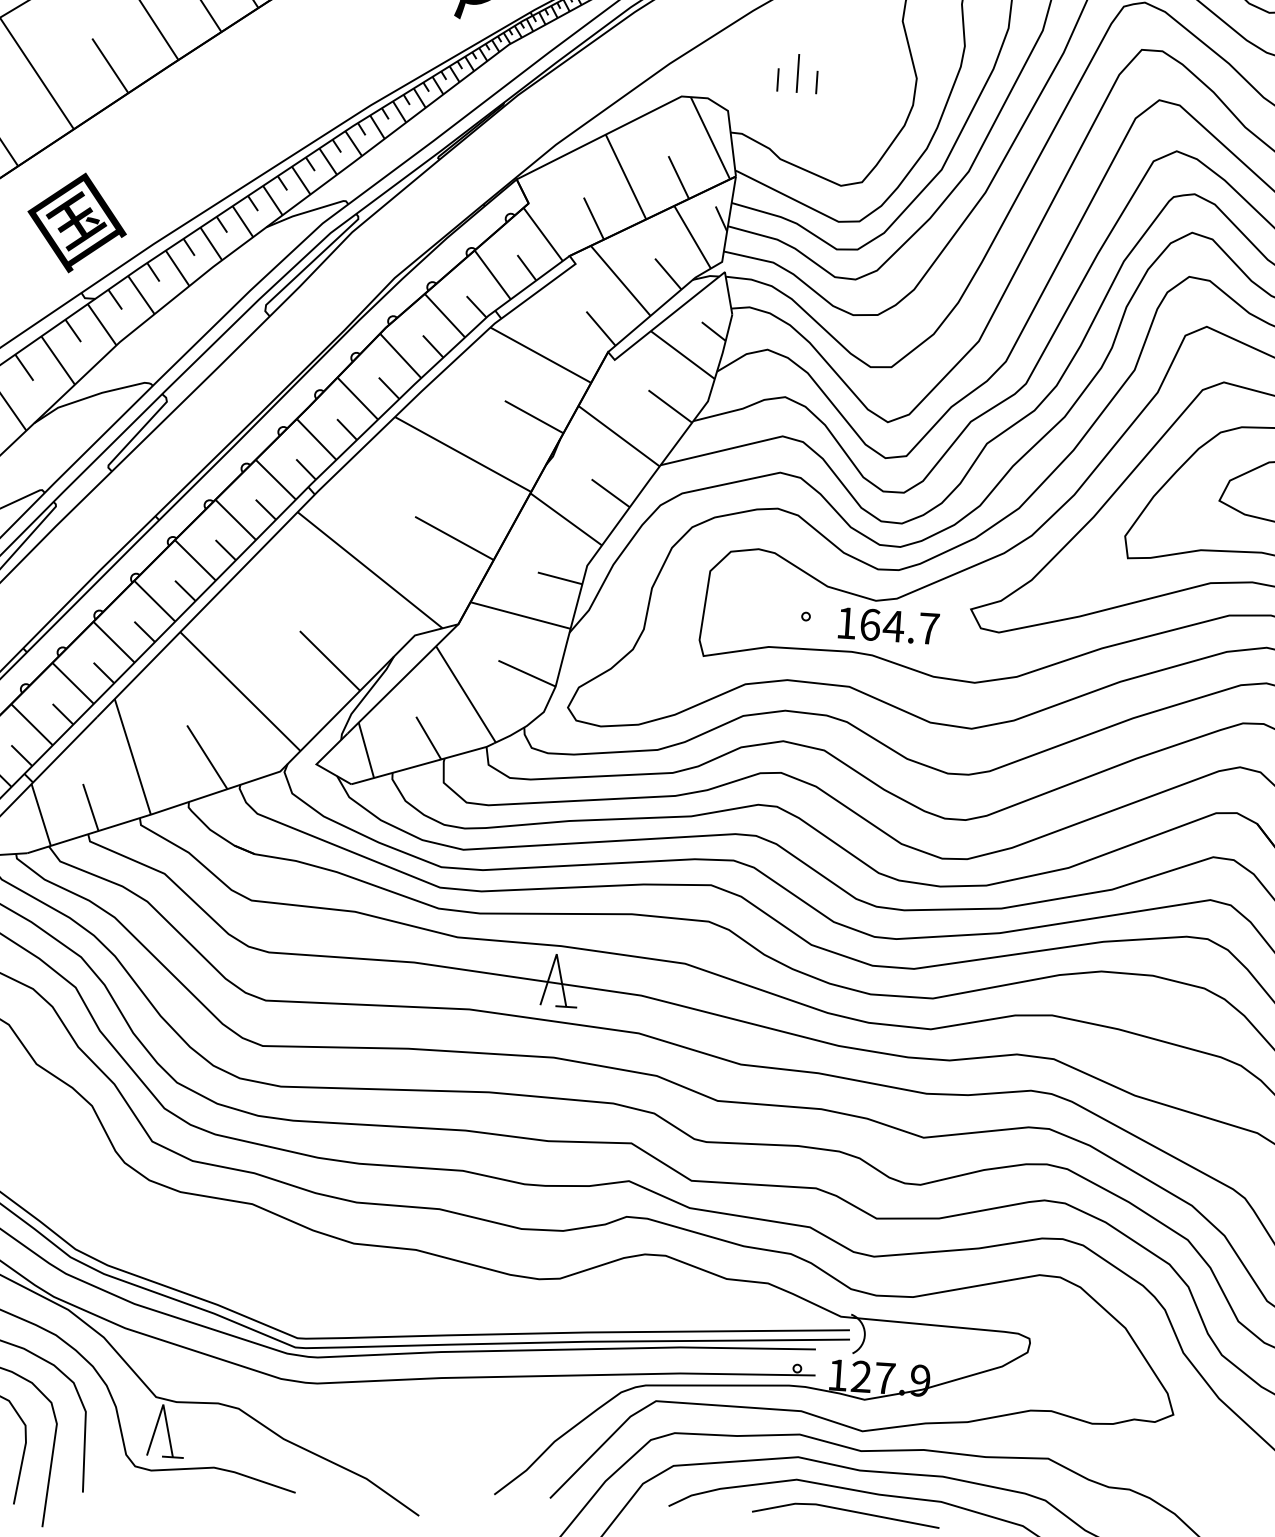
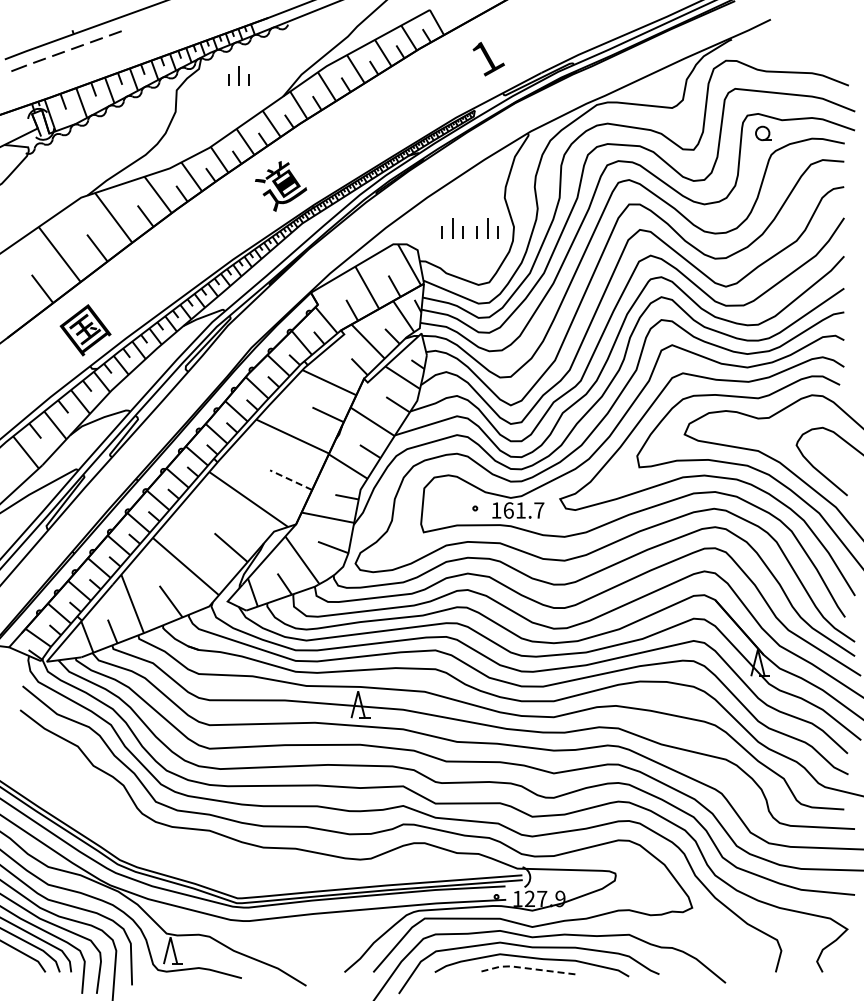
part: (865, 78) -> (487, 228), added
line: (453, 536) -> (290, 479), solid -> dashed
text: (892, 626) -> (520, 510), 164.7 -> 161.7
line: (843, 1510) -> (525, 968), solid -> dashed

